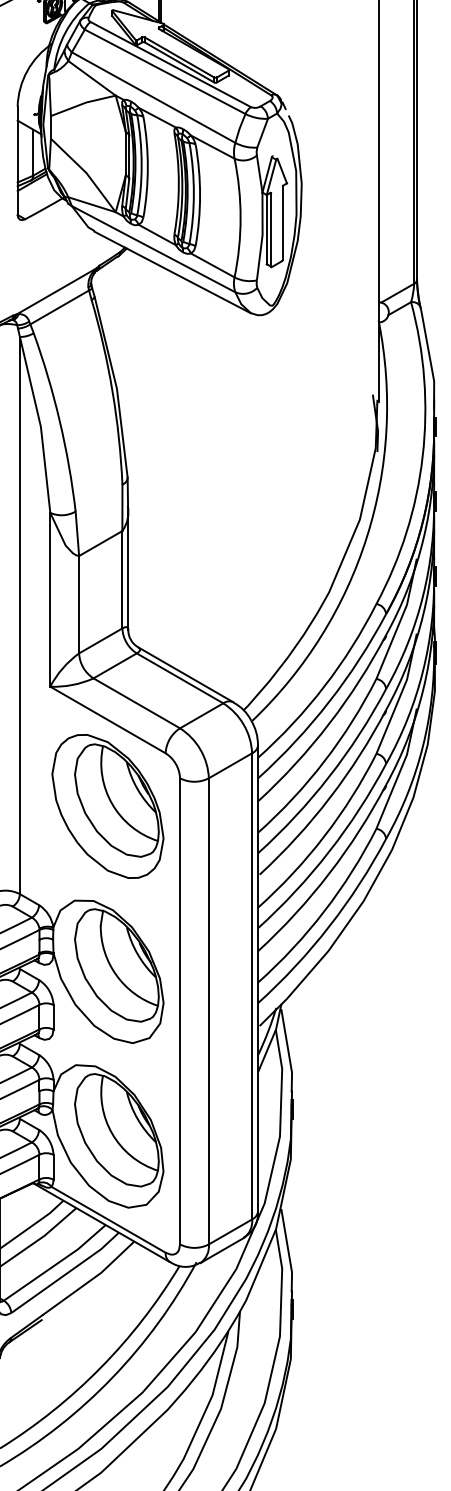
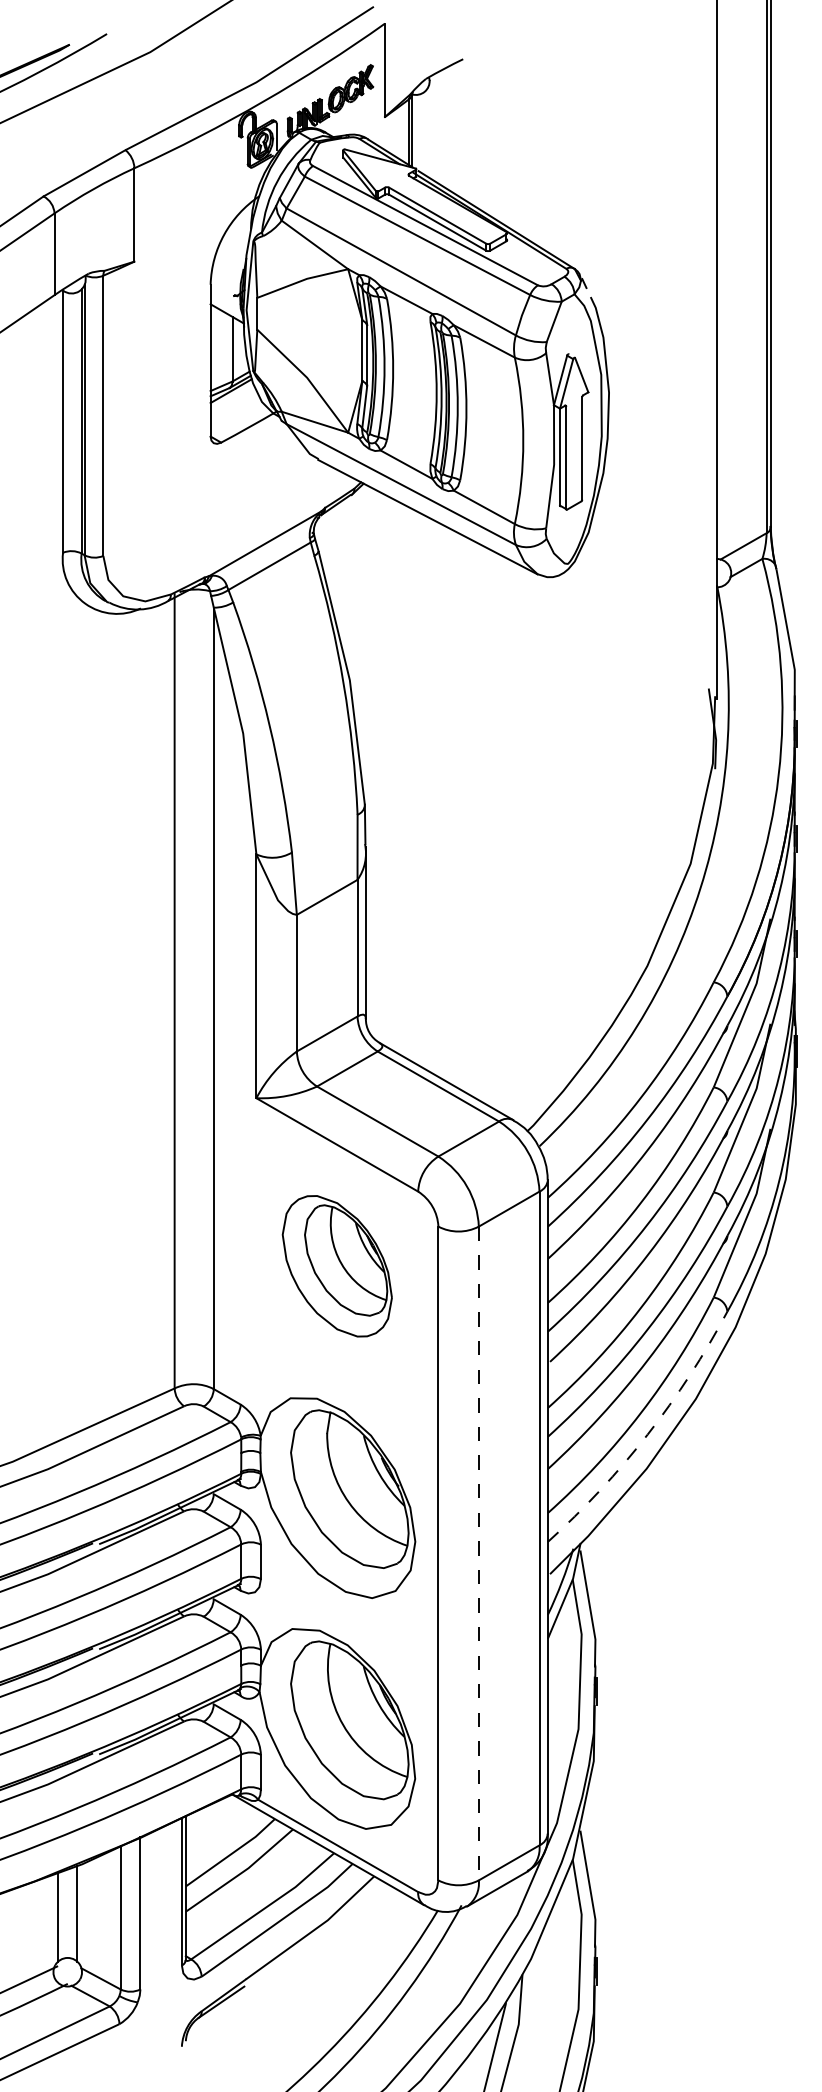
part: (108, 806) -> (337, 1266), size x0.7
arc: (329, 926) -> (647, 1434), solid -> dashed
line: (208, 1011) -> (478, 1553), solid -> dashed

